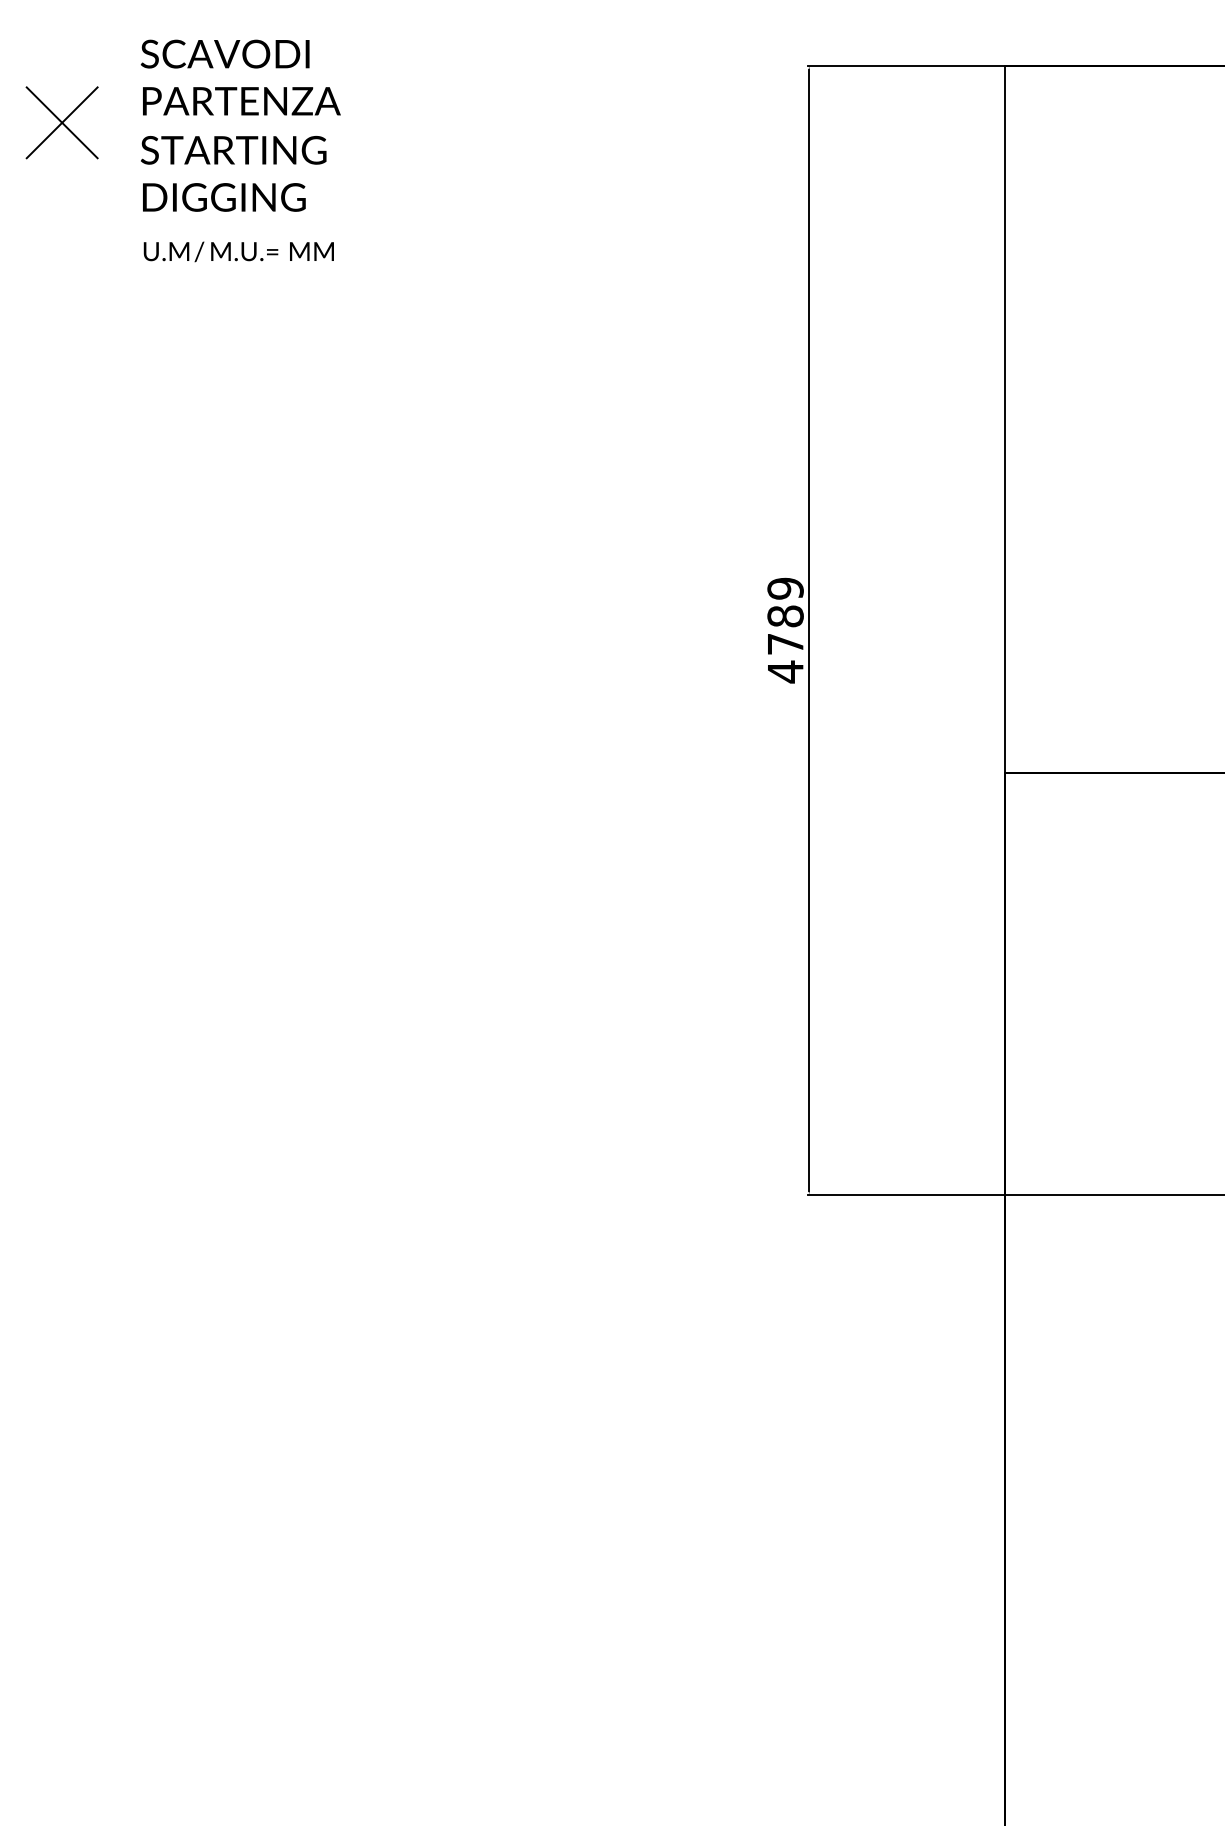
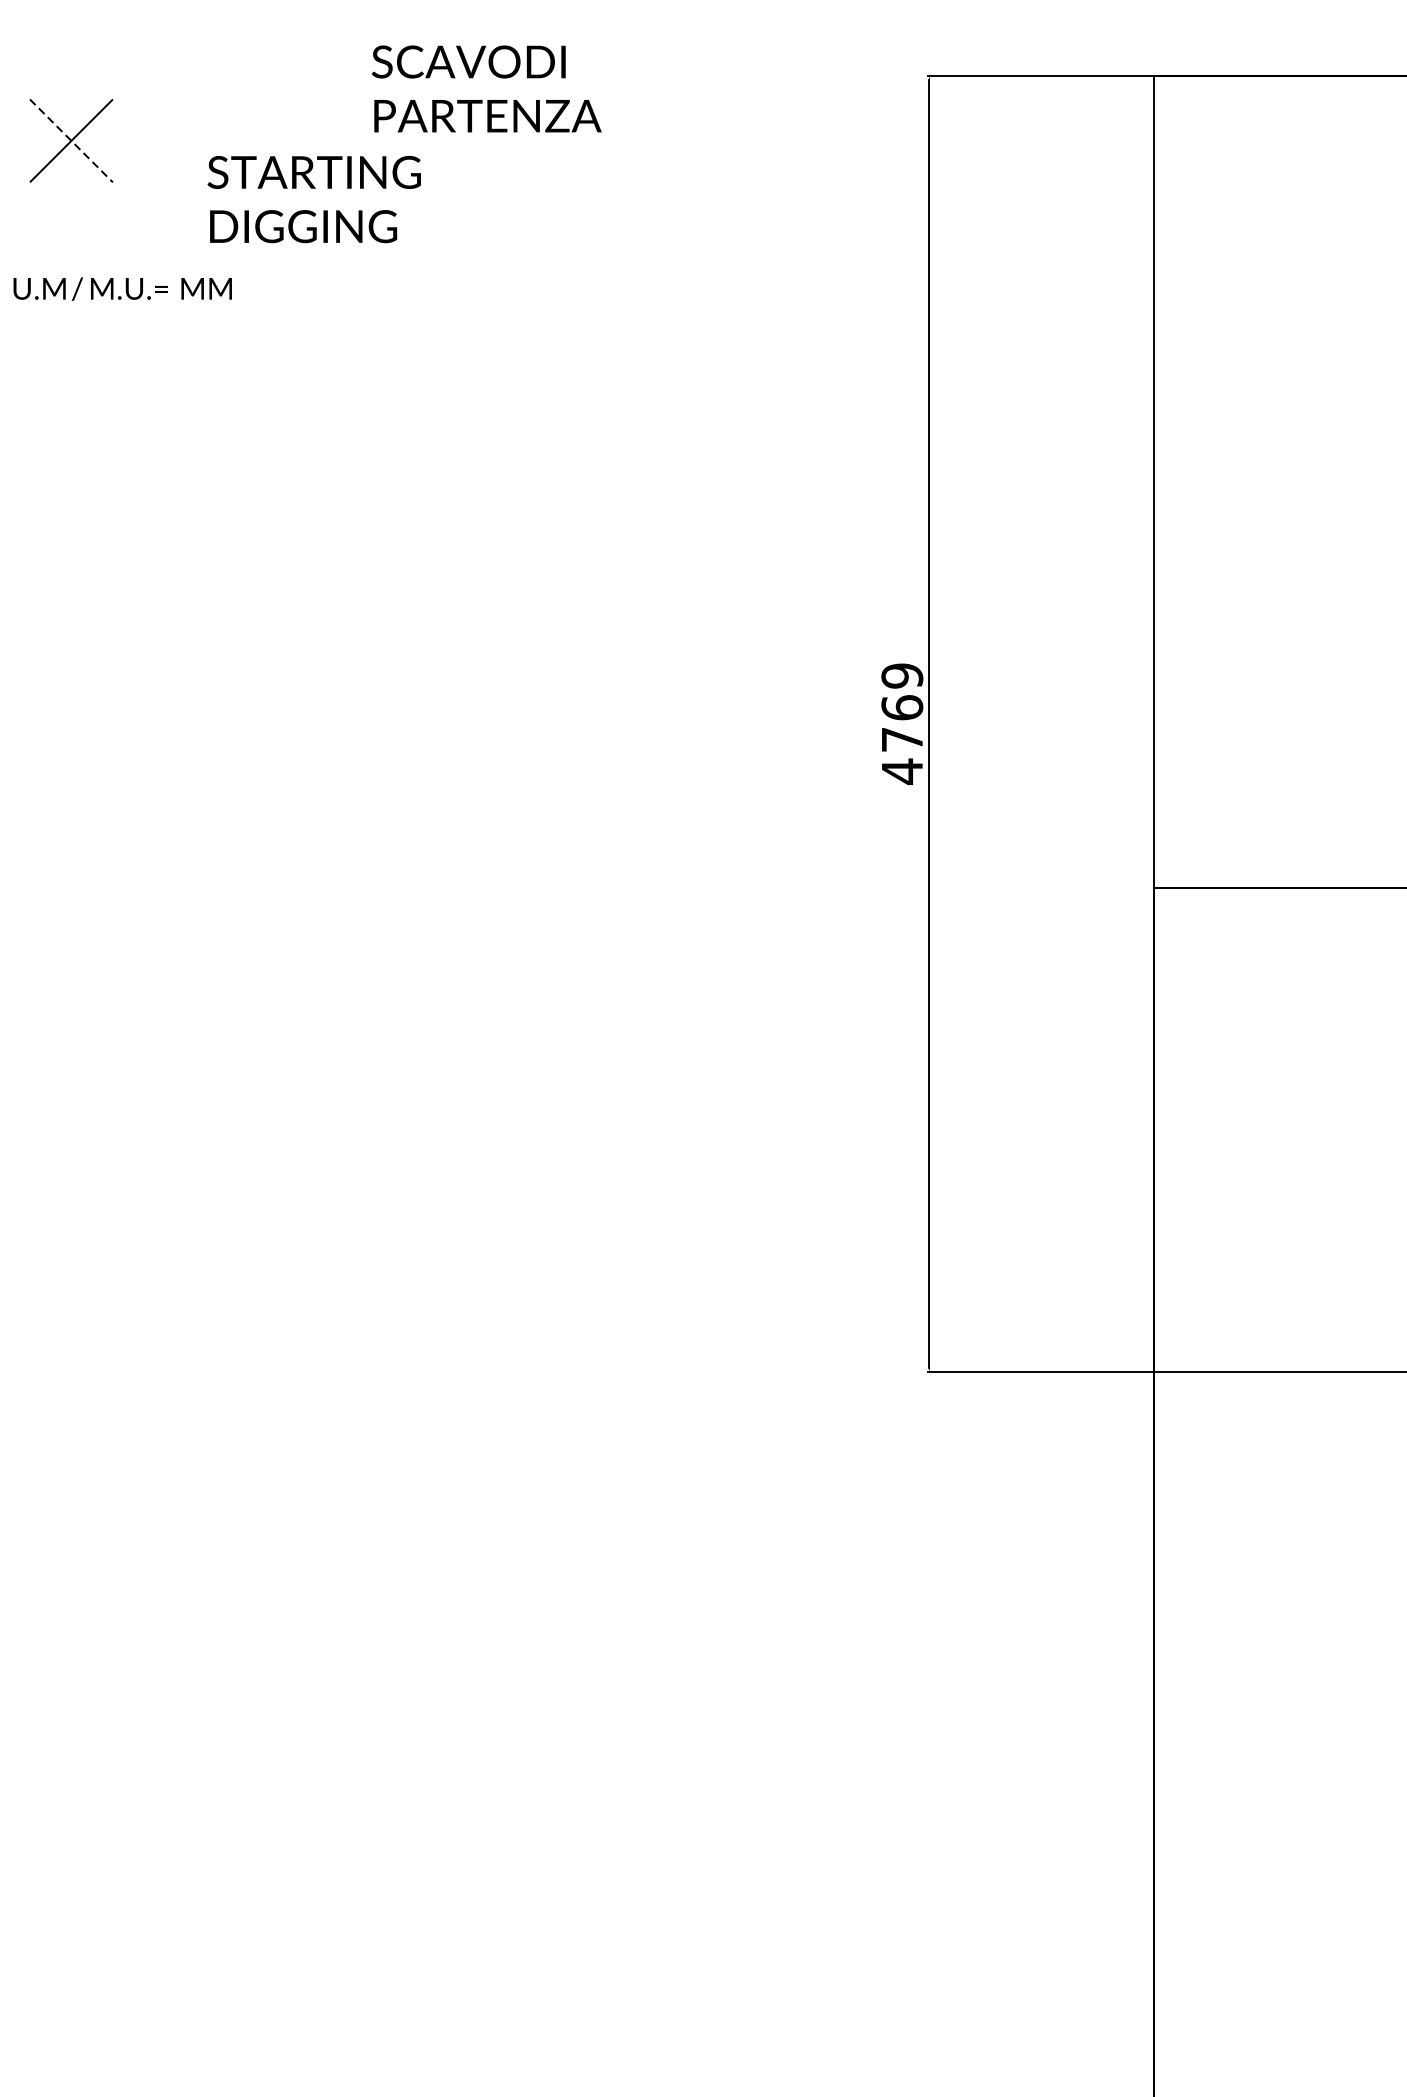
text: (240, 77) -> (486, 88), moved
line: (62, 123) -> (71, 141), solid -> dashed
text: (233, 173) -> (314, 199), moved
text: (238, 251) -> (122, 288), moved
text: (785, 616) -> (902, 707), 4789 -> 4769

